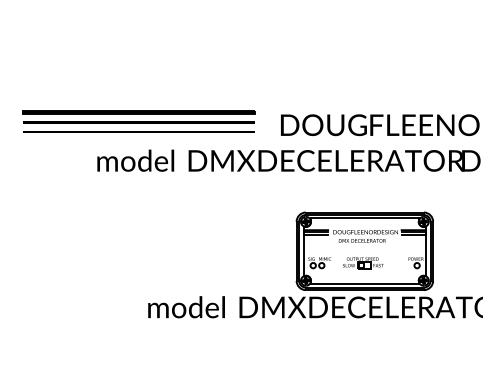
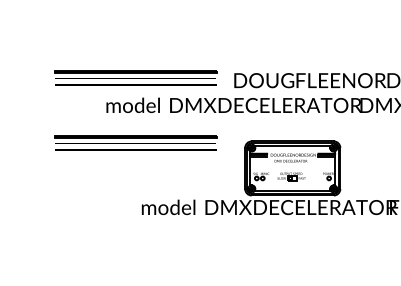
part: (139, 214) -> (135, 142), added

